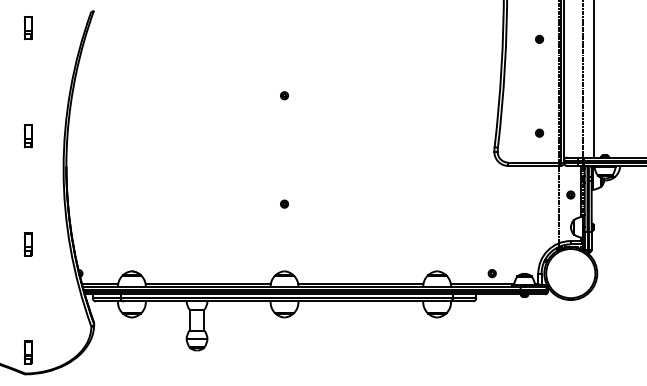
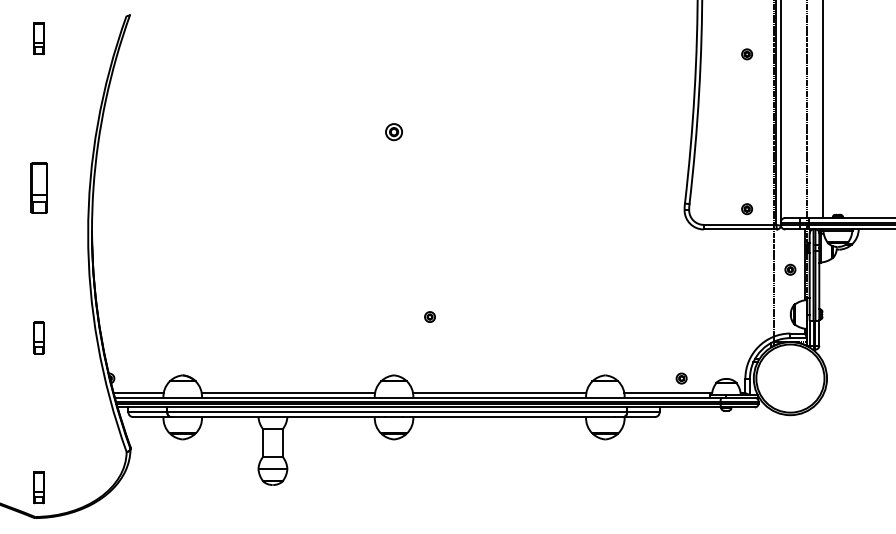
part: (284, 95) -> (394, 132), size x1.6
part: (539, 132) -> (747, 208), moved
part: (27, 136) -> (38, 188), size x1.6
part: (284, 203) -> (430, 316), moved

